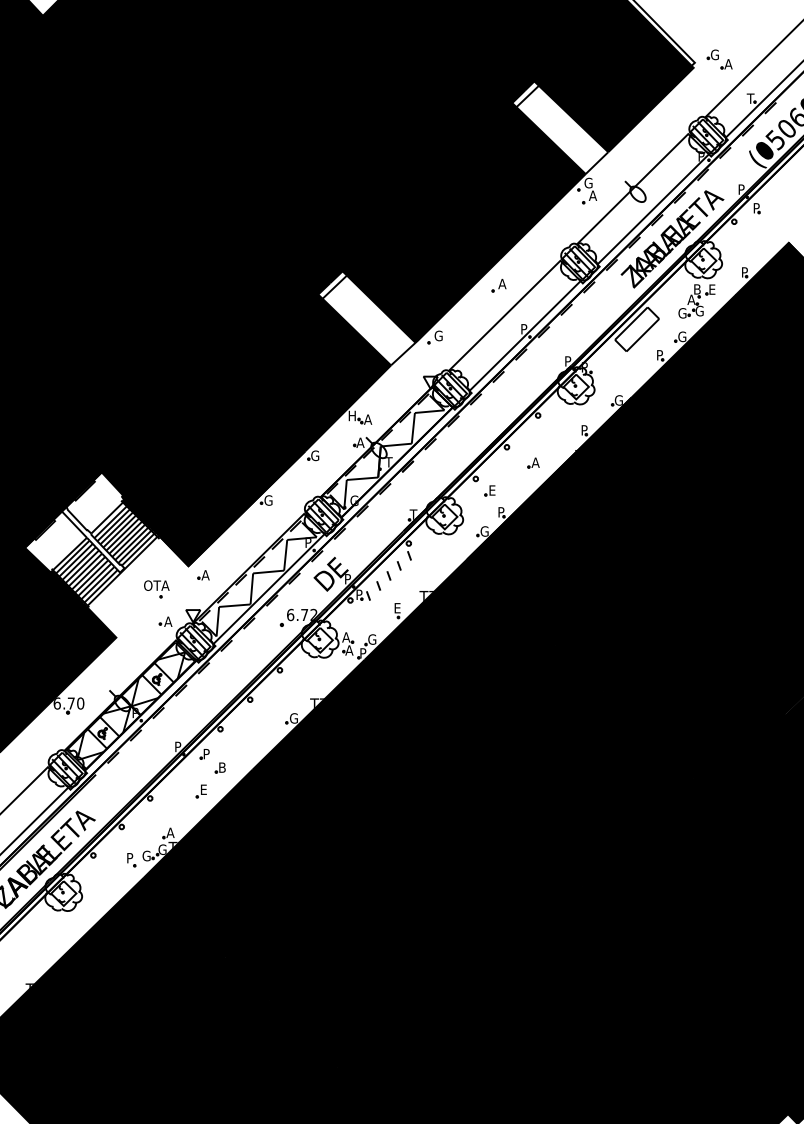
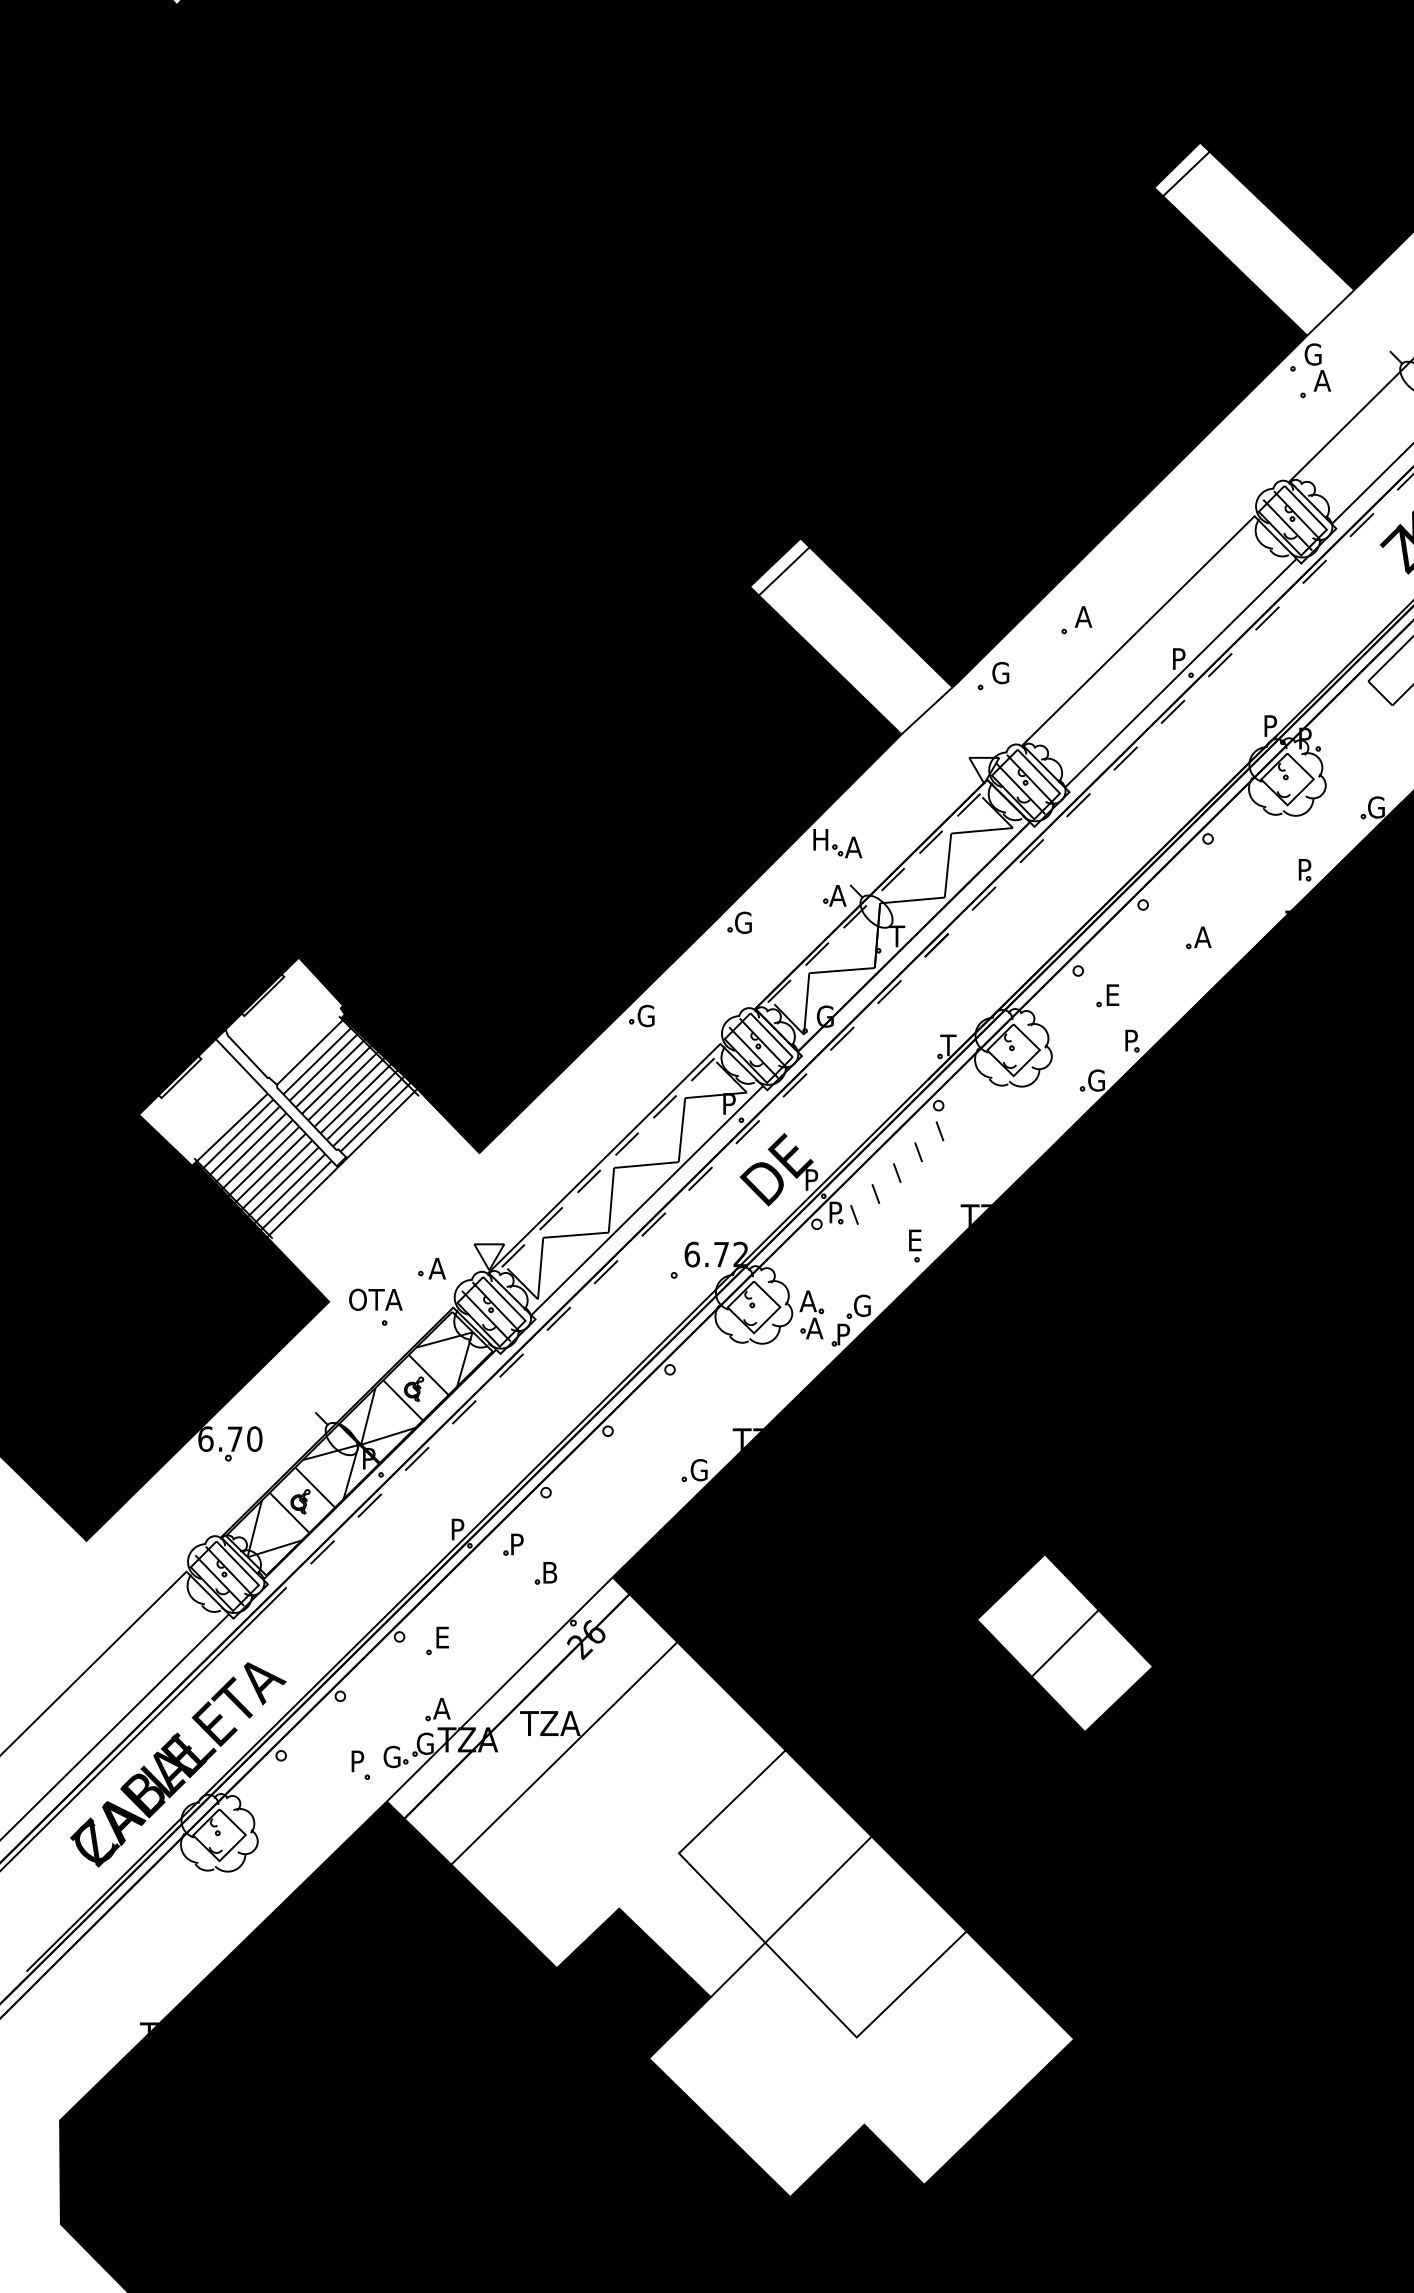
part: (498, 285) -> (1075, 619), moved
part: (203, 575) -> (510, 1172), removed
part: (156, 589) -> (375, 1307), moved
part: (200, 791) -> (435, 1641), moved
fill: (469, 801) -> (1065, 1643), removed
fill: (308, 918) -> (729, 1887), removed

